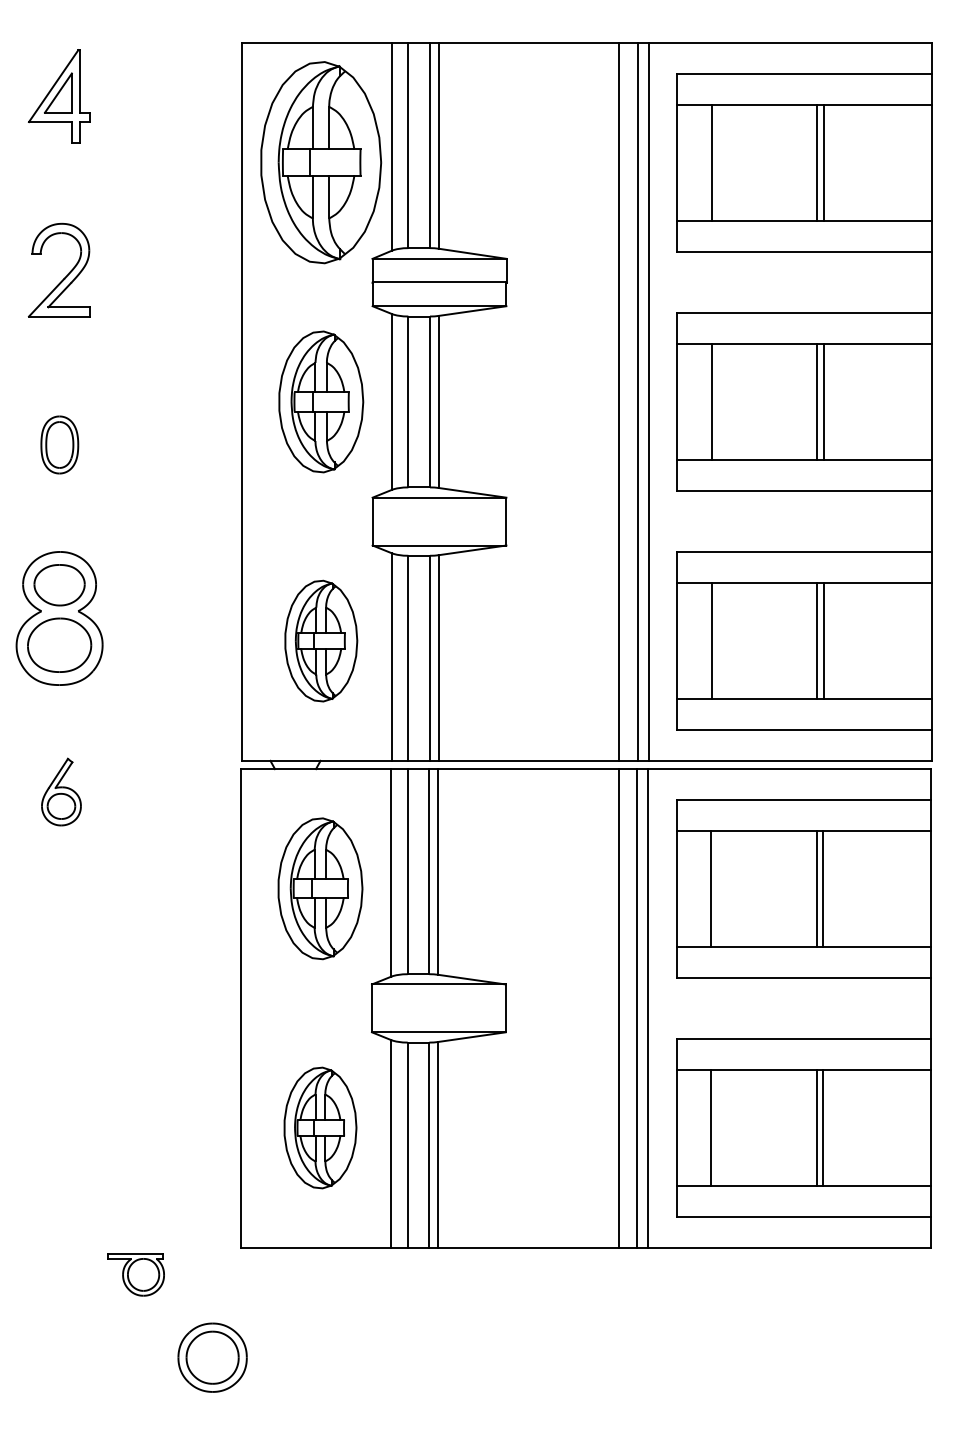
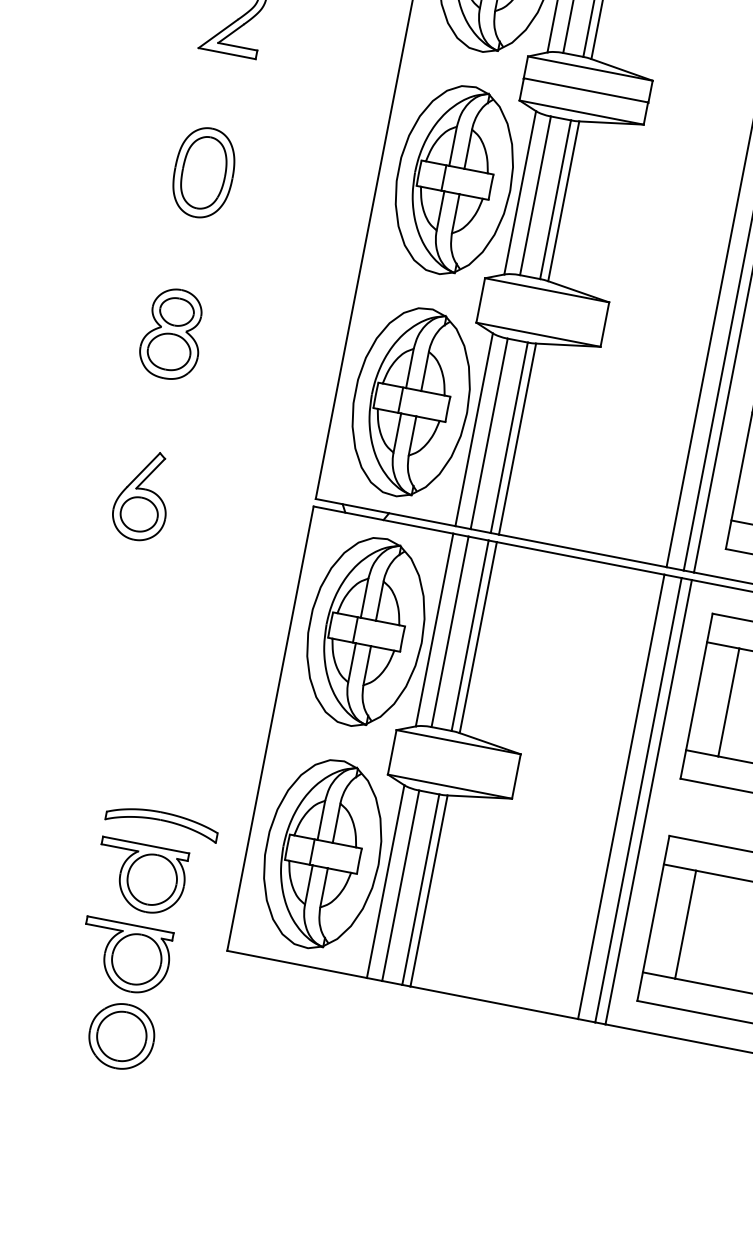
part: (321, 401) -> (454, 179), size x1.43
part: (59, 444) -> (203, 172), size x1.67
part: (59, 618) -> (172, 333), size x0.71
part: (321, 640) -> (411, 401), size x1.67
part: (61, 791) -> (143, 494), size x1.43
part: (320, 888) -> (366, 631), size x1.43
part: (147, 1127) -> (162, 822), added
part: (320, 1127) -> (322, 853), size x1.67
part: (135, 1188) -> (140, 876), added
part: (135, 1274) -> (124, 956), size x1.67
part: (212, 1357) -> (121, 1036), moved

